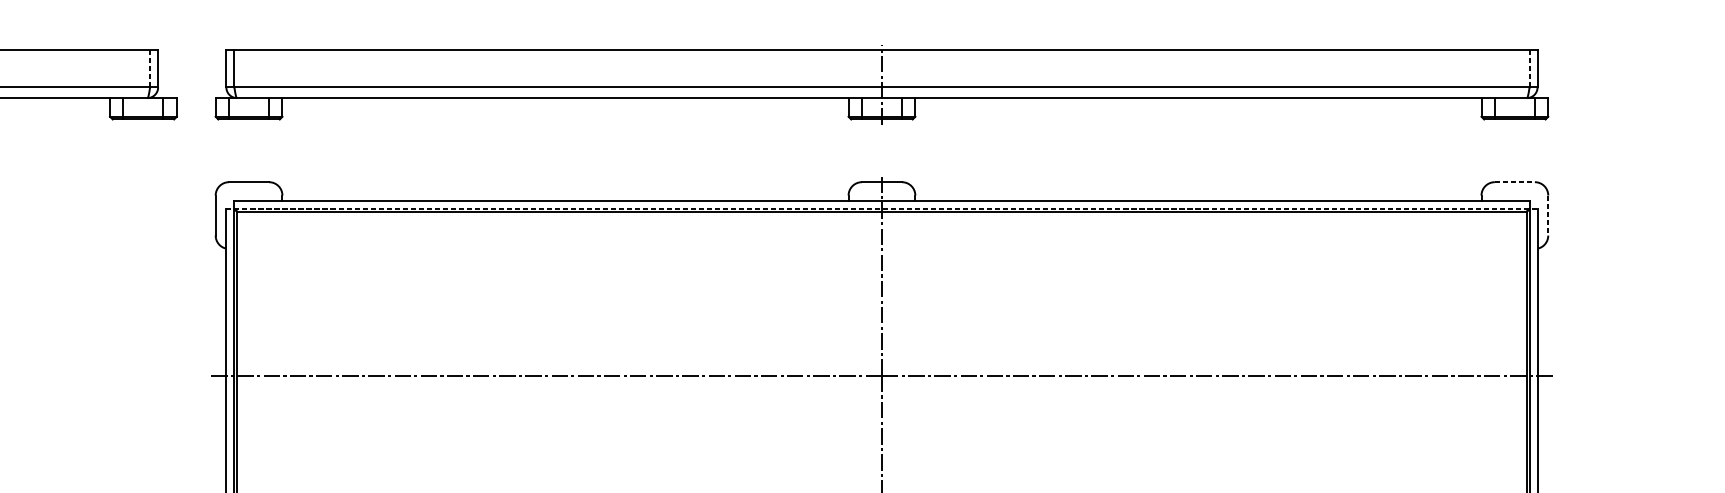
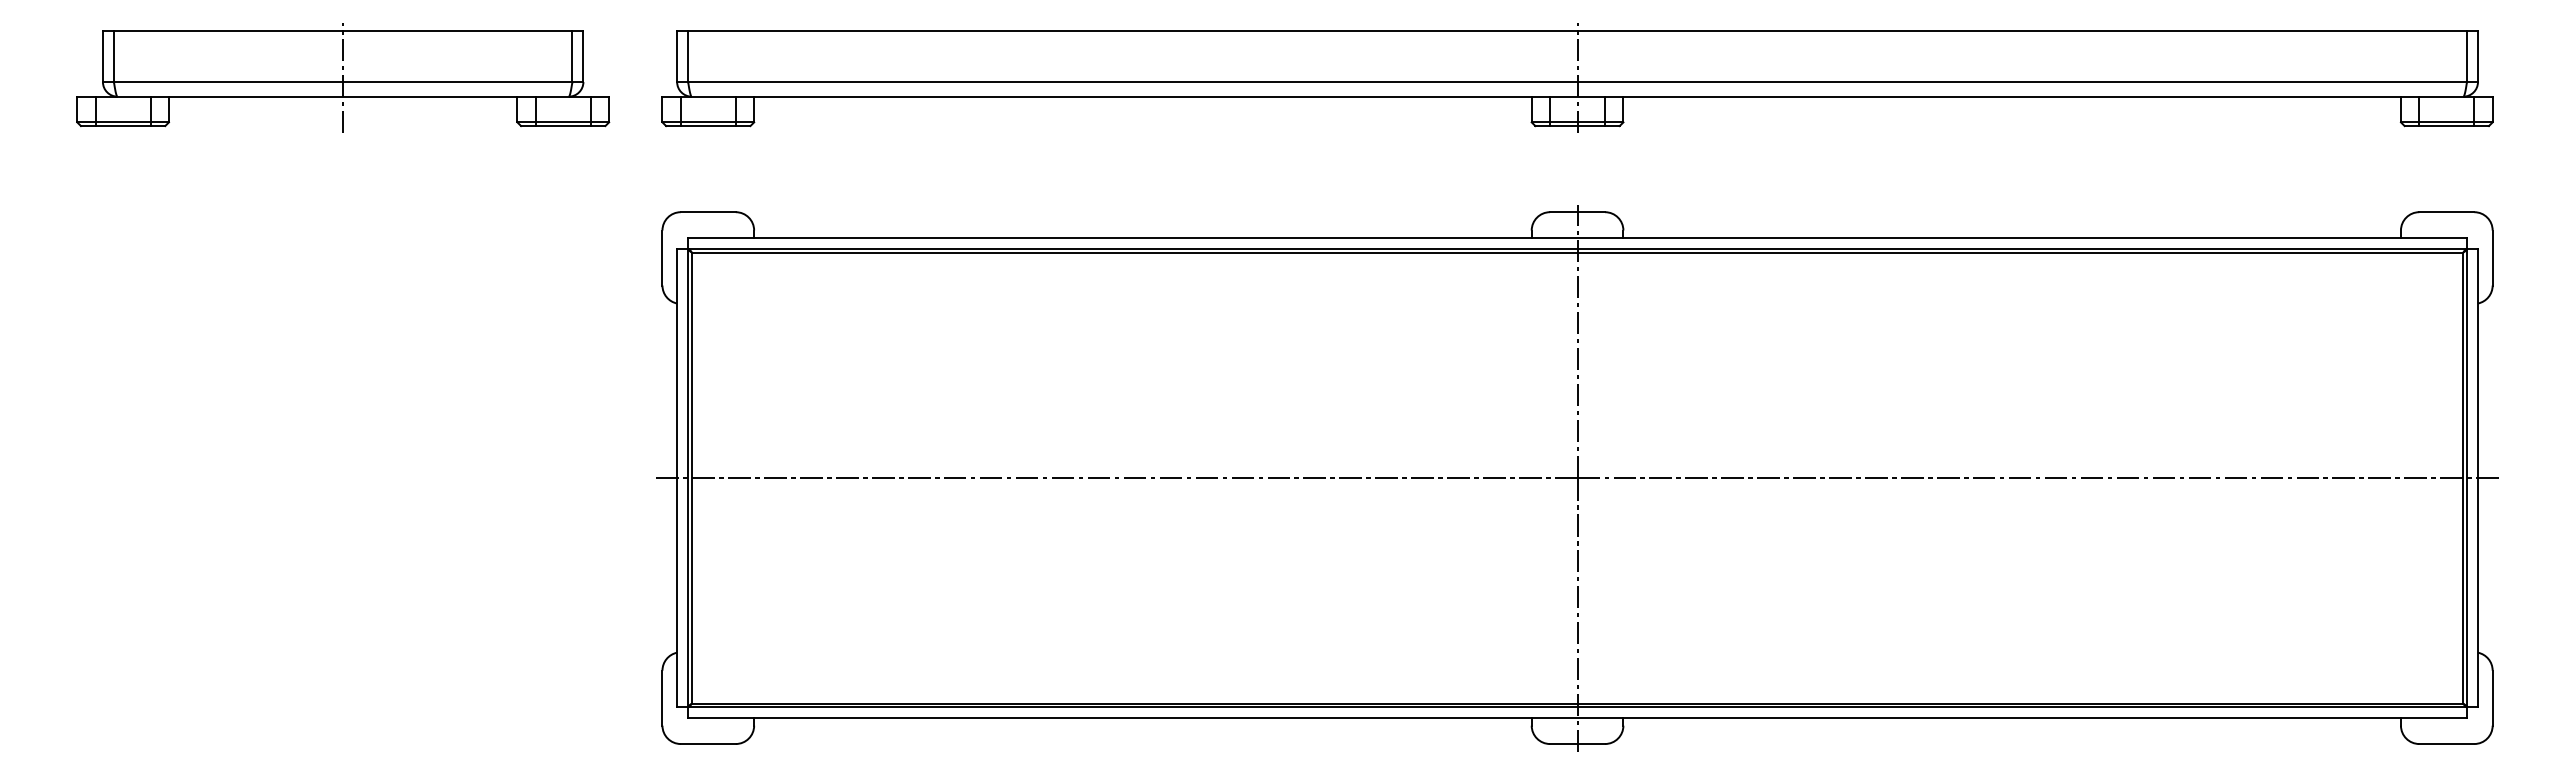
line: (150, 68) -> (572, 56), dashed -> solid
line: (1529, 68) -> (2466, 56), dashed -> solid
line: (1514, 182) -> (2446, 212), dashed -> solid
line: (882, 208) -> (1578, 248), dashed -> solid
line: (1548, 215) -> (2492, 258), dashed -> solid

